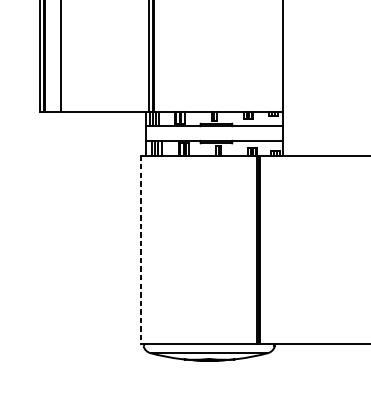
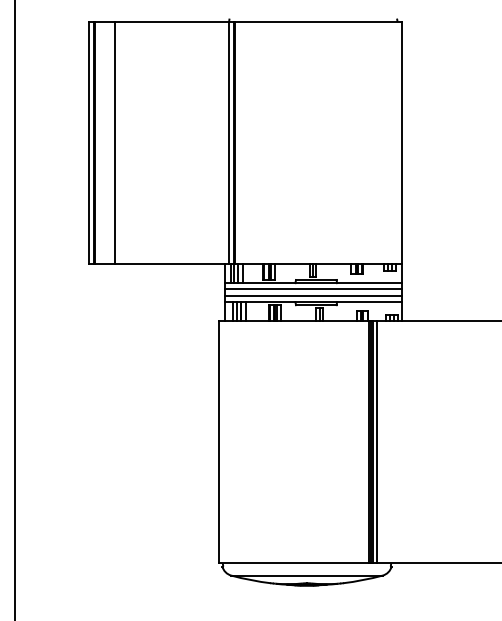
line: (214, 131) -> (313, 289), added
line: (214, 135) -> (313, 295), added
line: (140, 249) -> (218, 442), dashed -> solid
line: (263, 249) -> (377, 441), added

